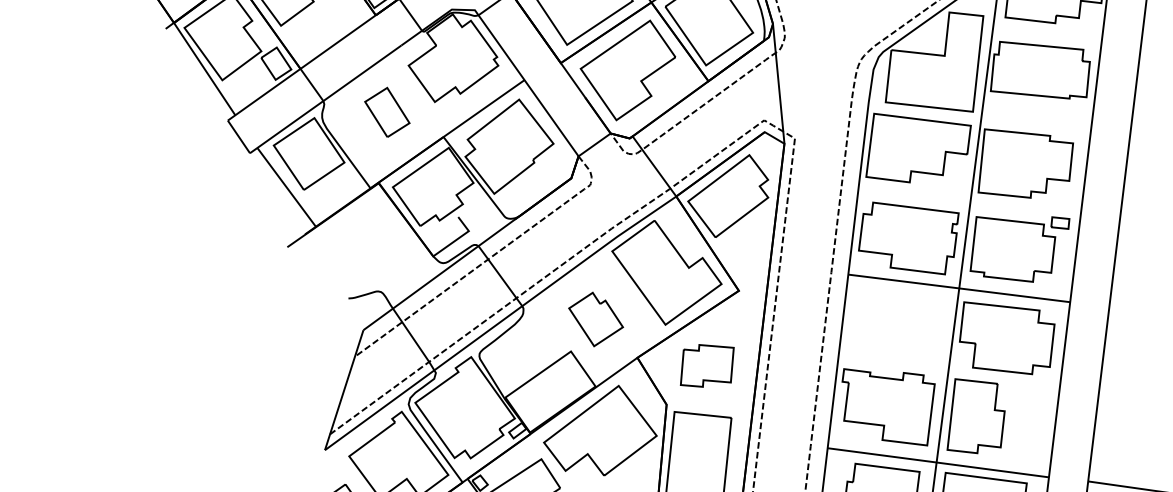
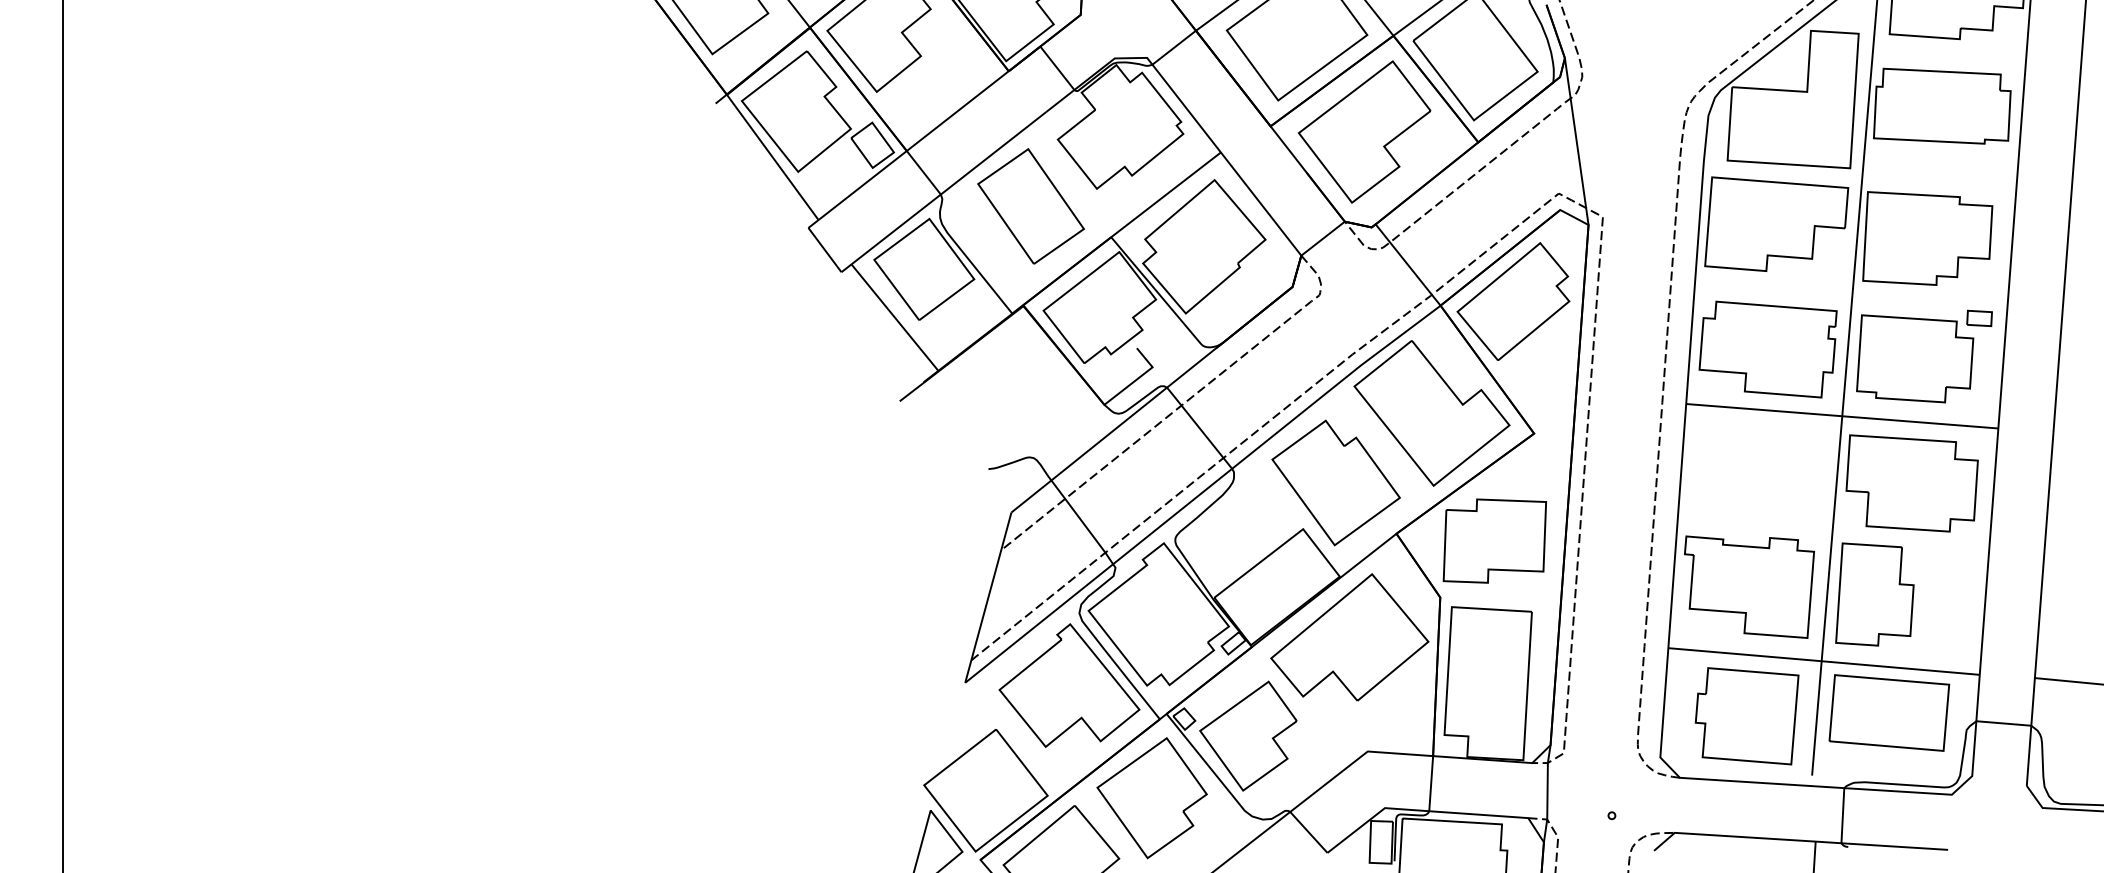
part: (386, 112) -> (1030, 206), size x1.67
part: (595, 319) -> (1335, 482), size x1.67
part: (707, 365) -> (1494, 540), size x1.43

